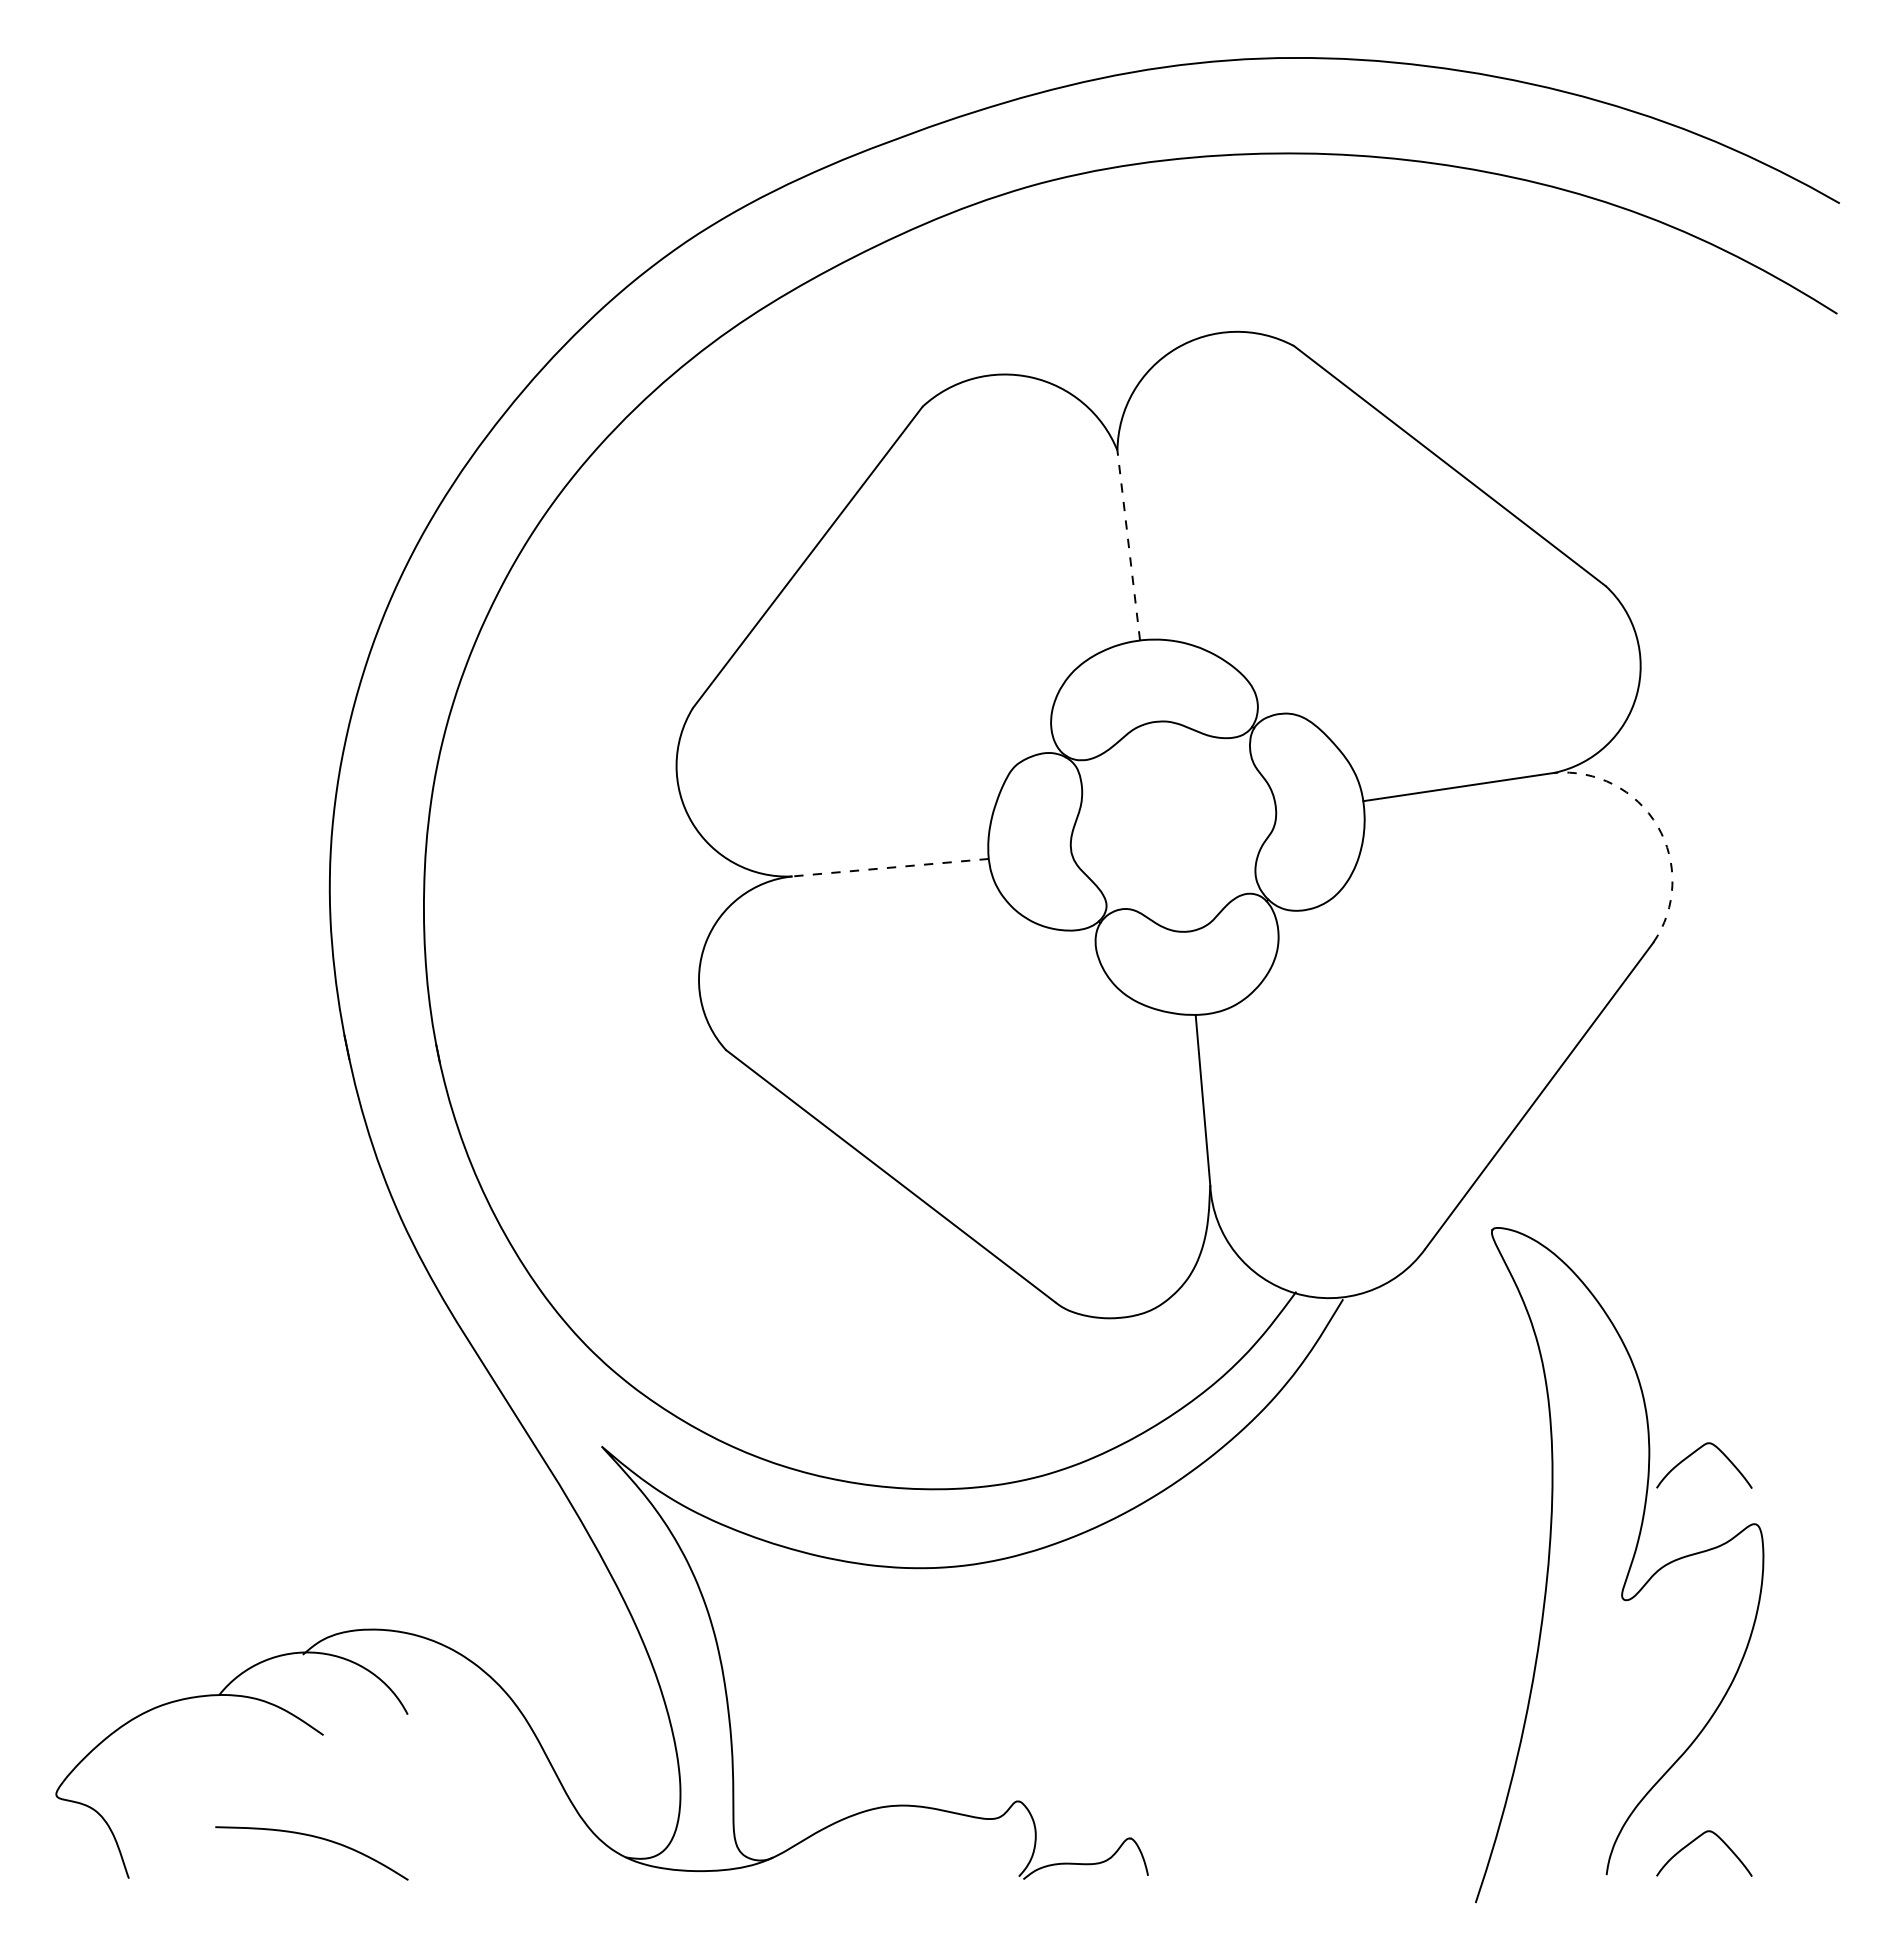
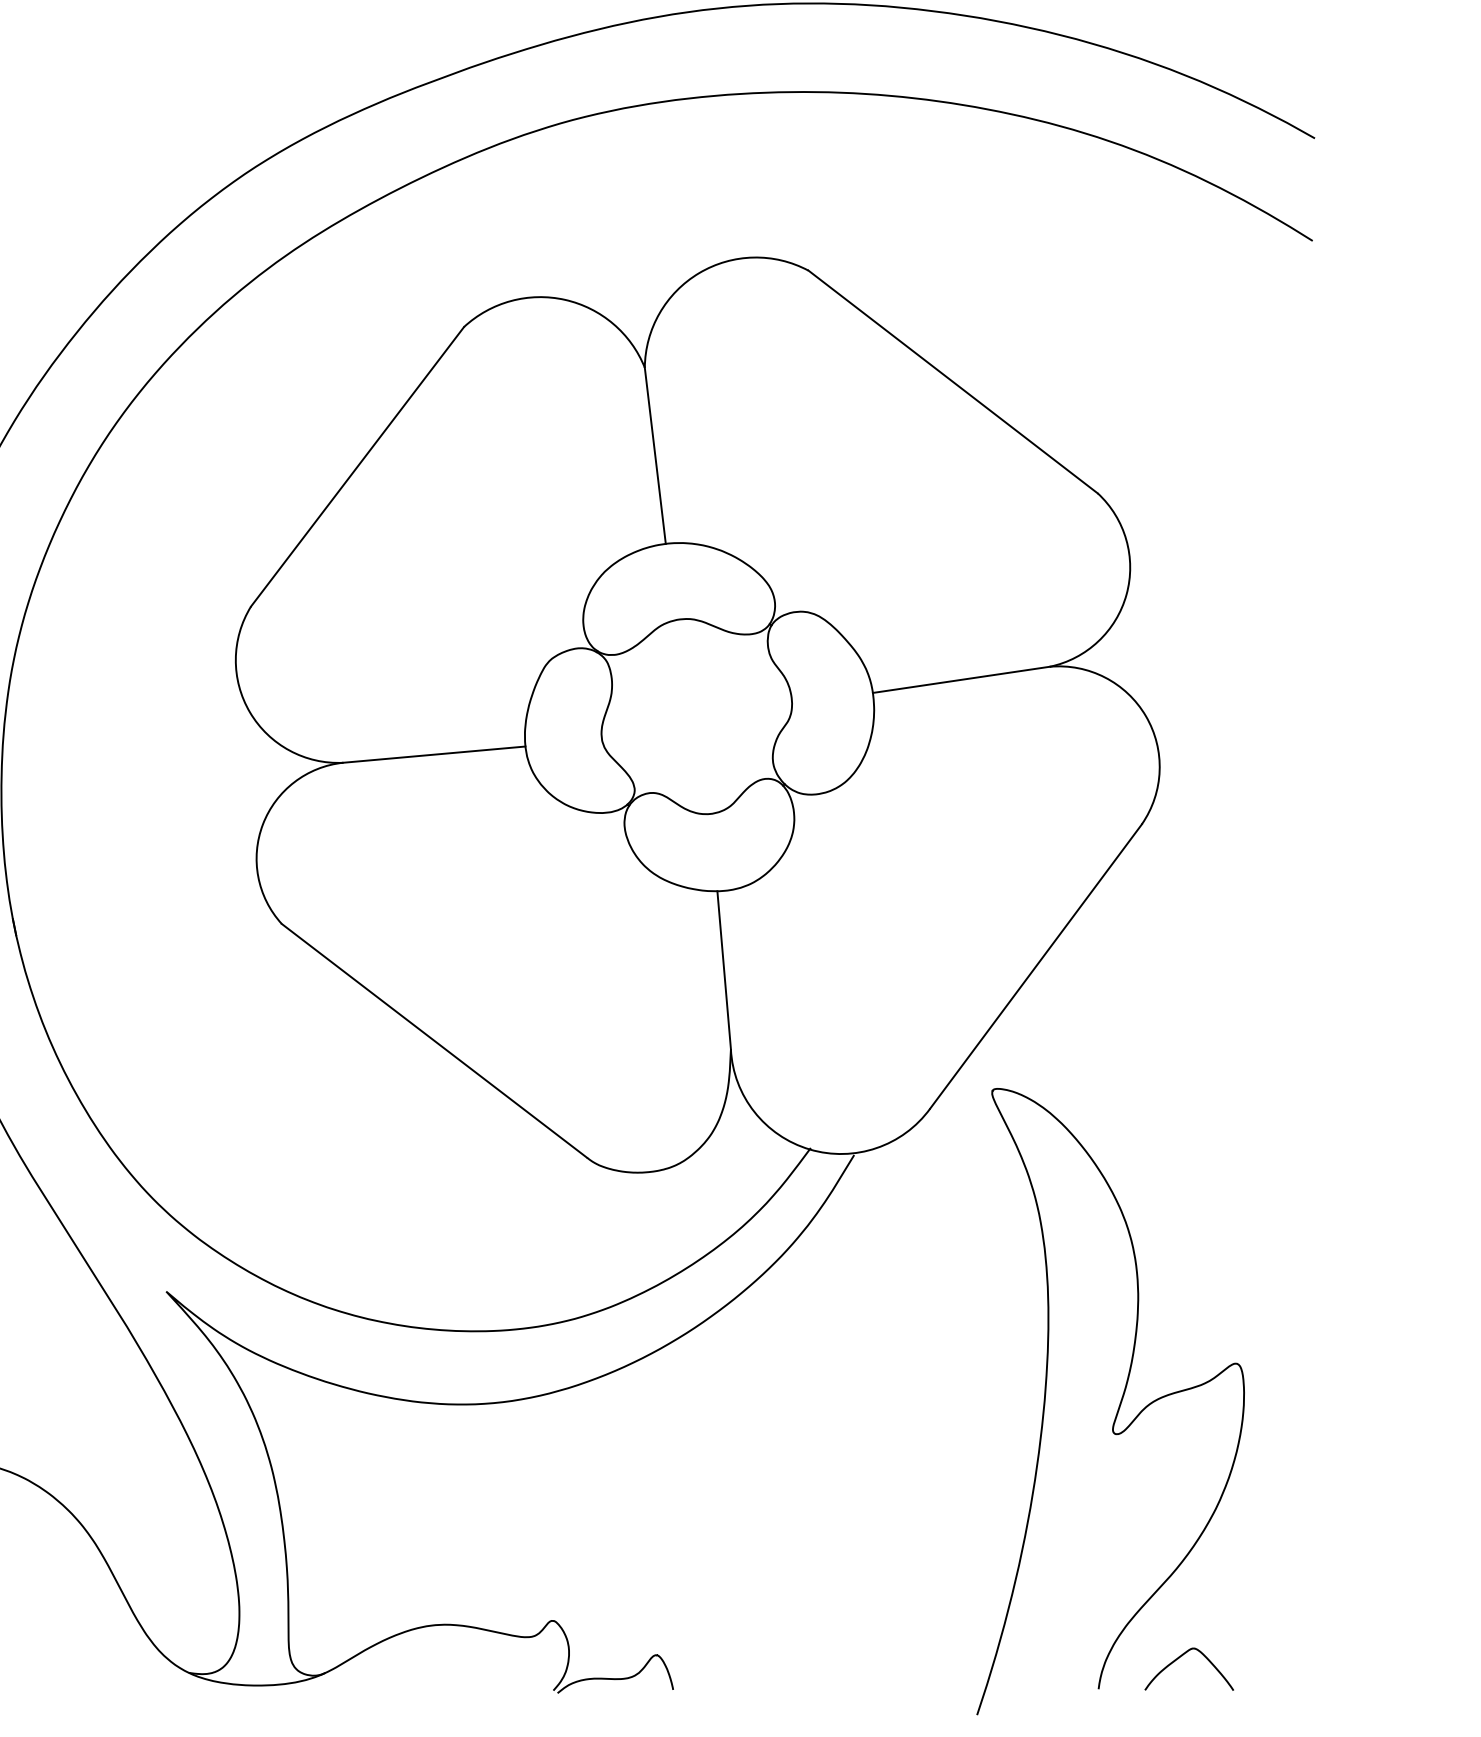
line: (1128, 545) -> (655, 455), dashed -> solid
arc: (1657, 826) -> (1145, 716), dashed -> solid
line: (890, 867) -> (434, 754), dashed -> solid
curve: (1694, 1453) -> (1180, 1298), removed

